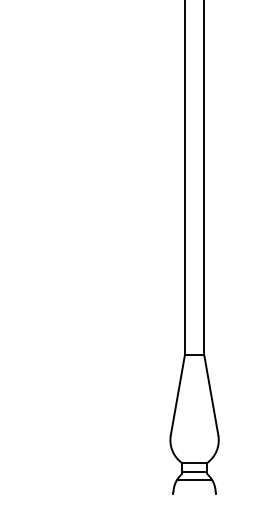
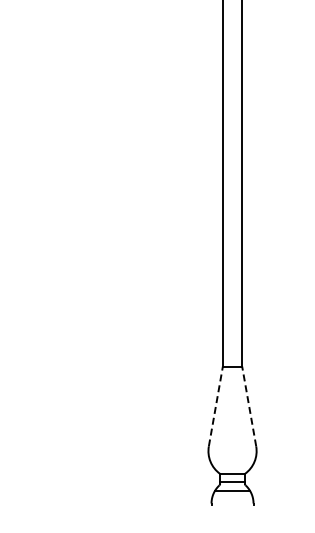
line: (177, 395) -> (215, 406), solid -> dashed
line: (211, 395) -> (249, 406), solid -> dashed

